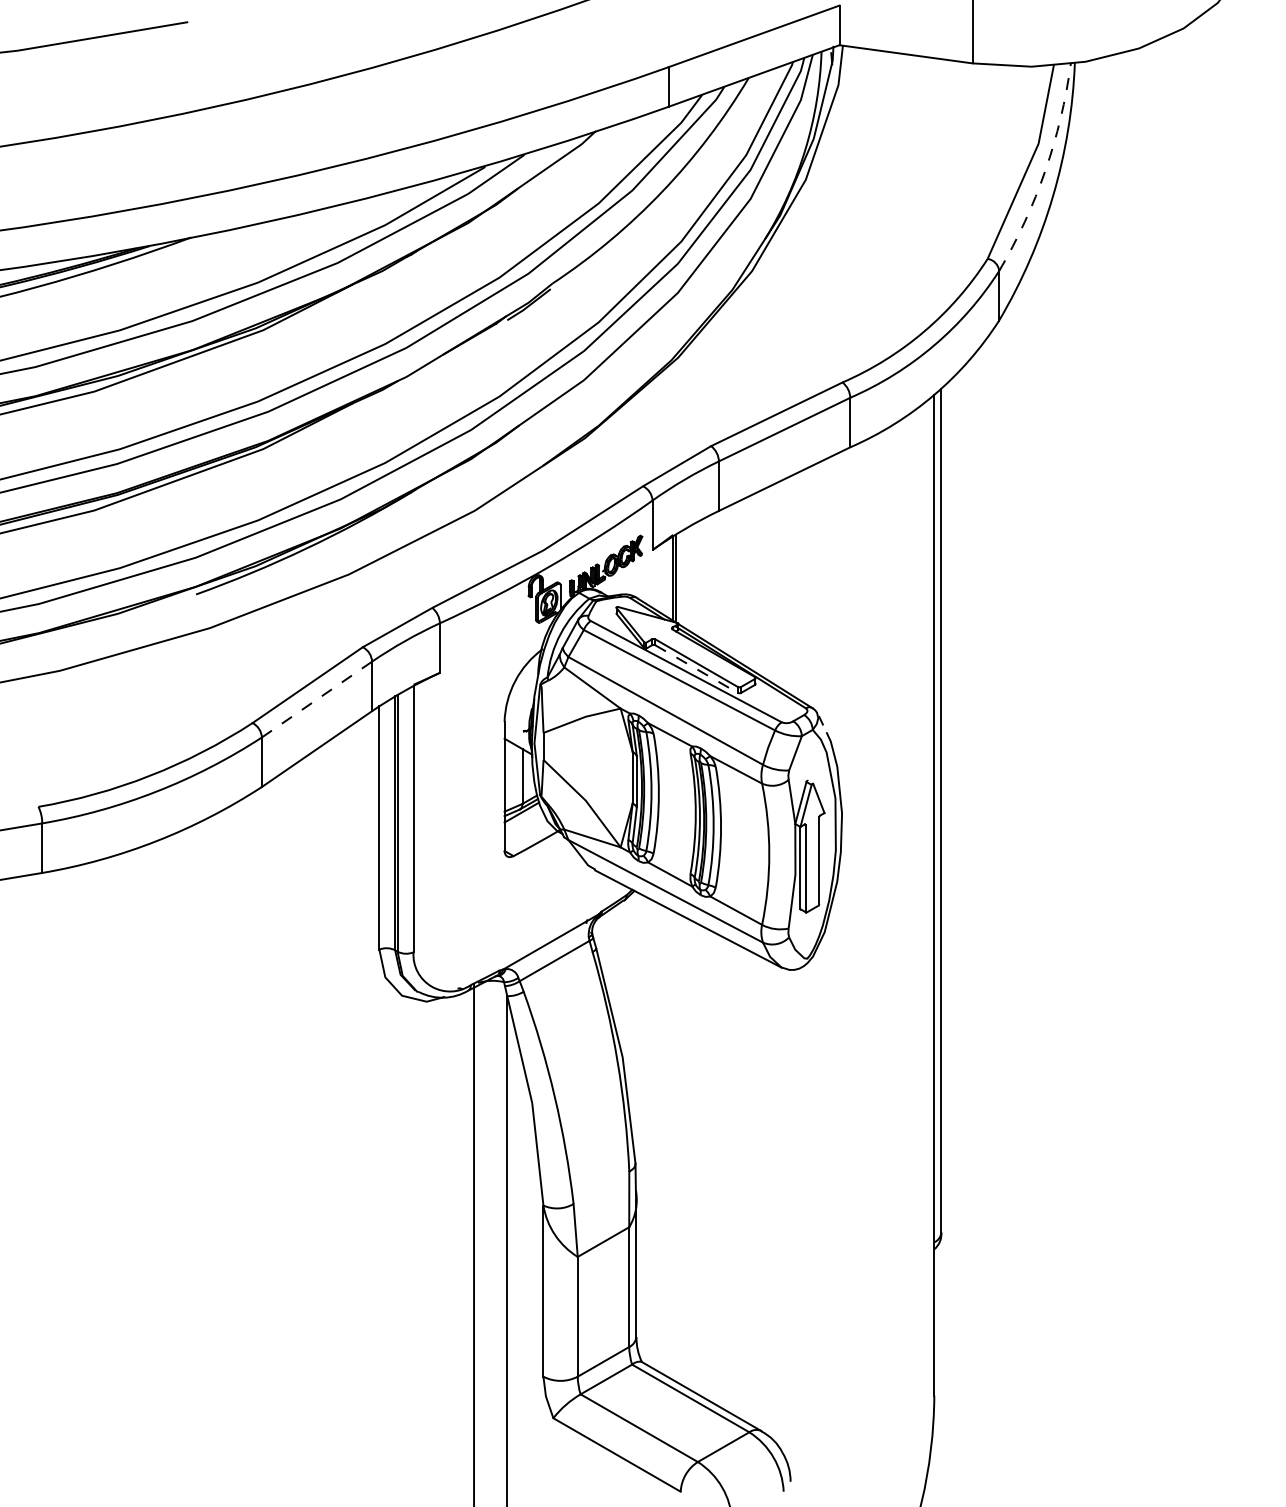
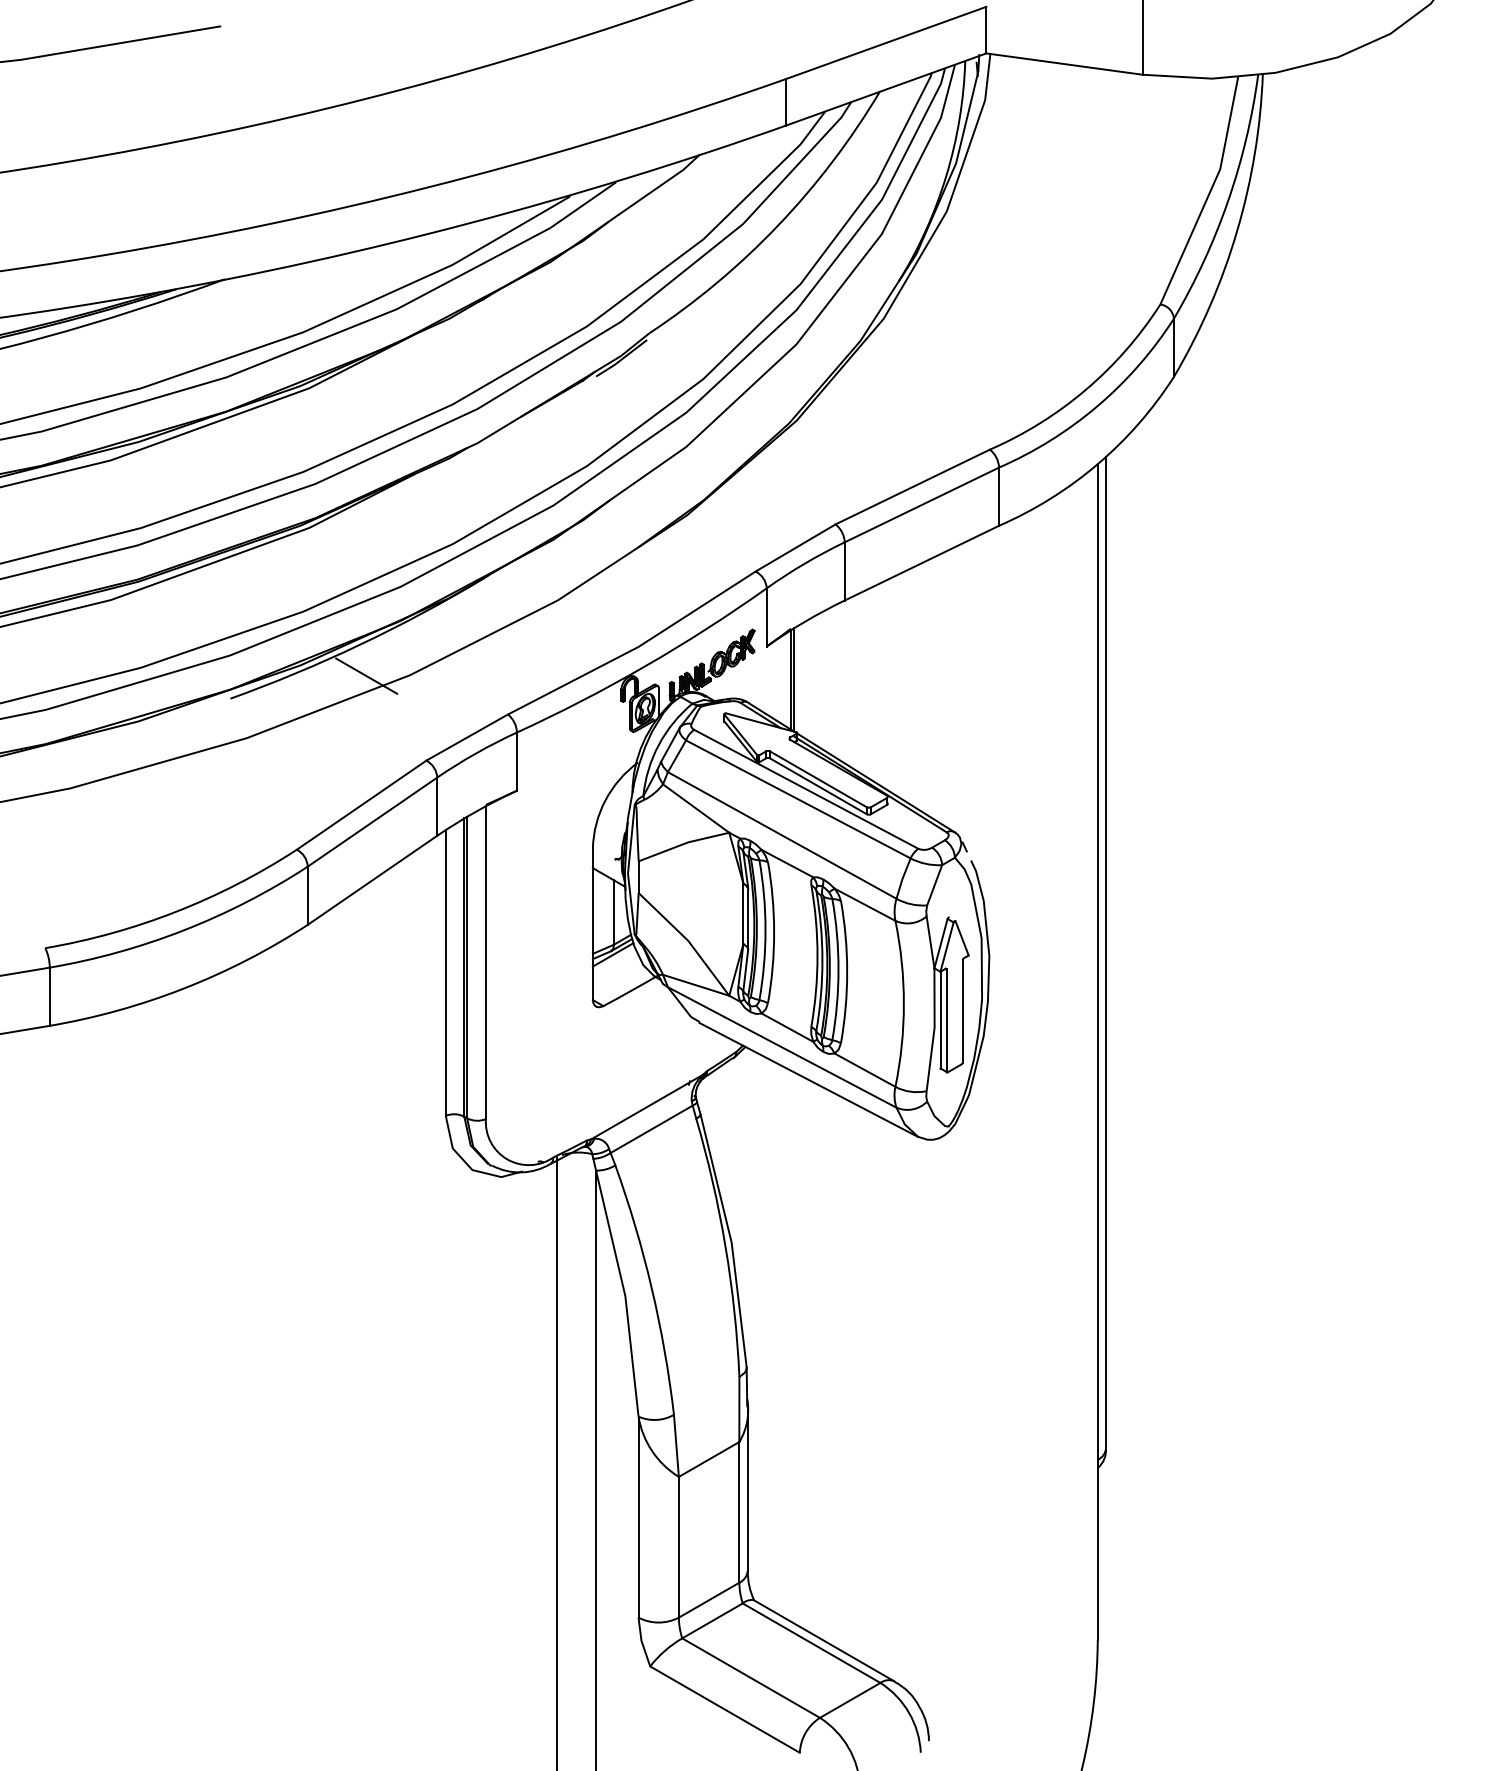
arc: (1045, 171) -> (1228, 201), dashed -> solid
line: (311, 574) -> (366, 675), added
line: (696, 669) -> (818, 786), dashed -> solid
line: (316, 699) -> (372, 822), dashed -> solid

